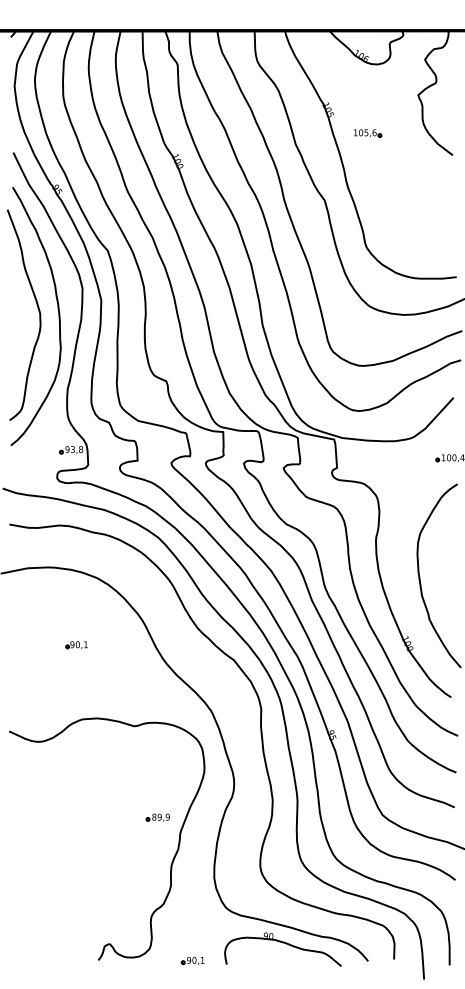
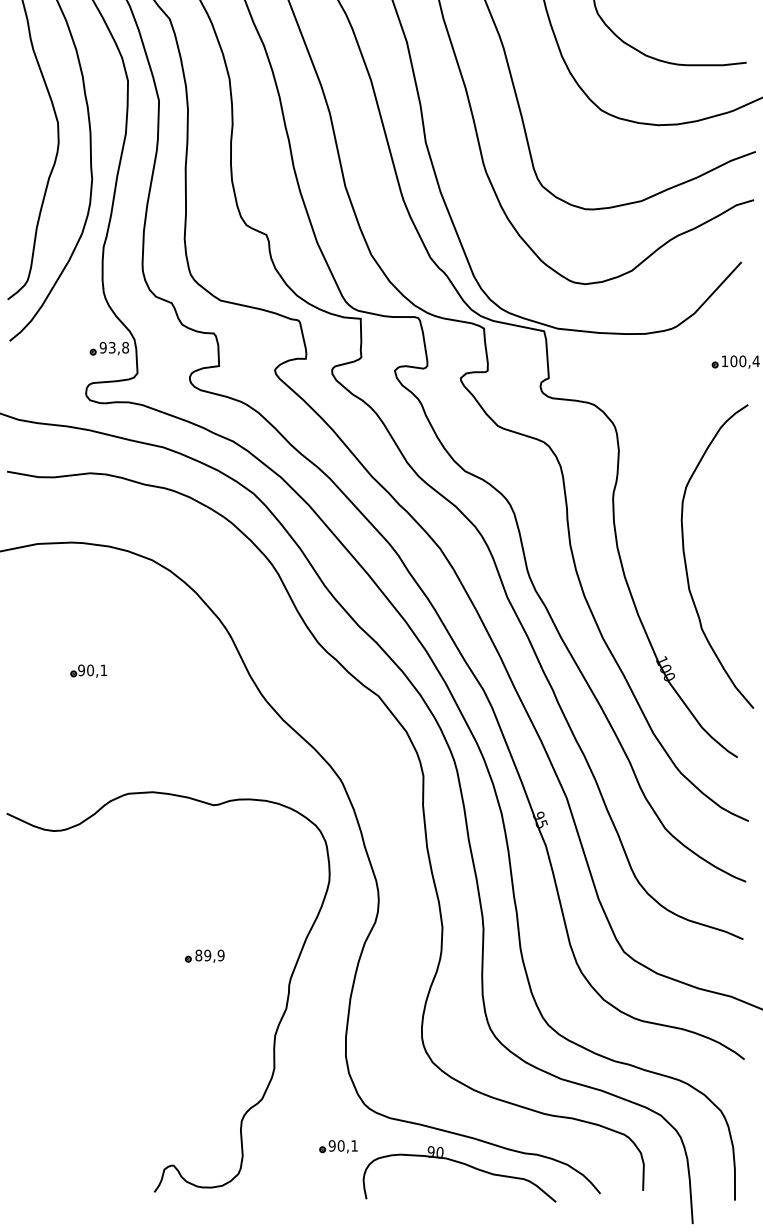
part: (76, 645) -> (88, 671), moved
part: (157, 817) -> (204, 956), moved
part: (192, 960) -> (337, 1146), moved

